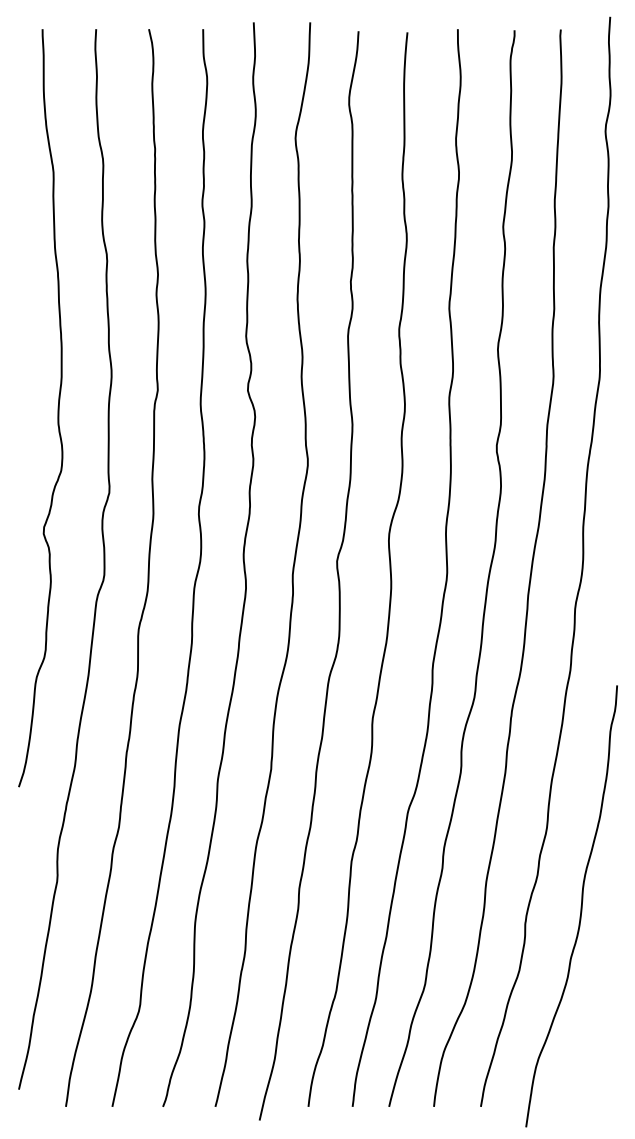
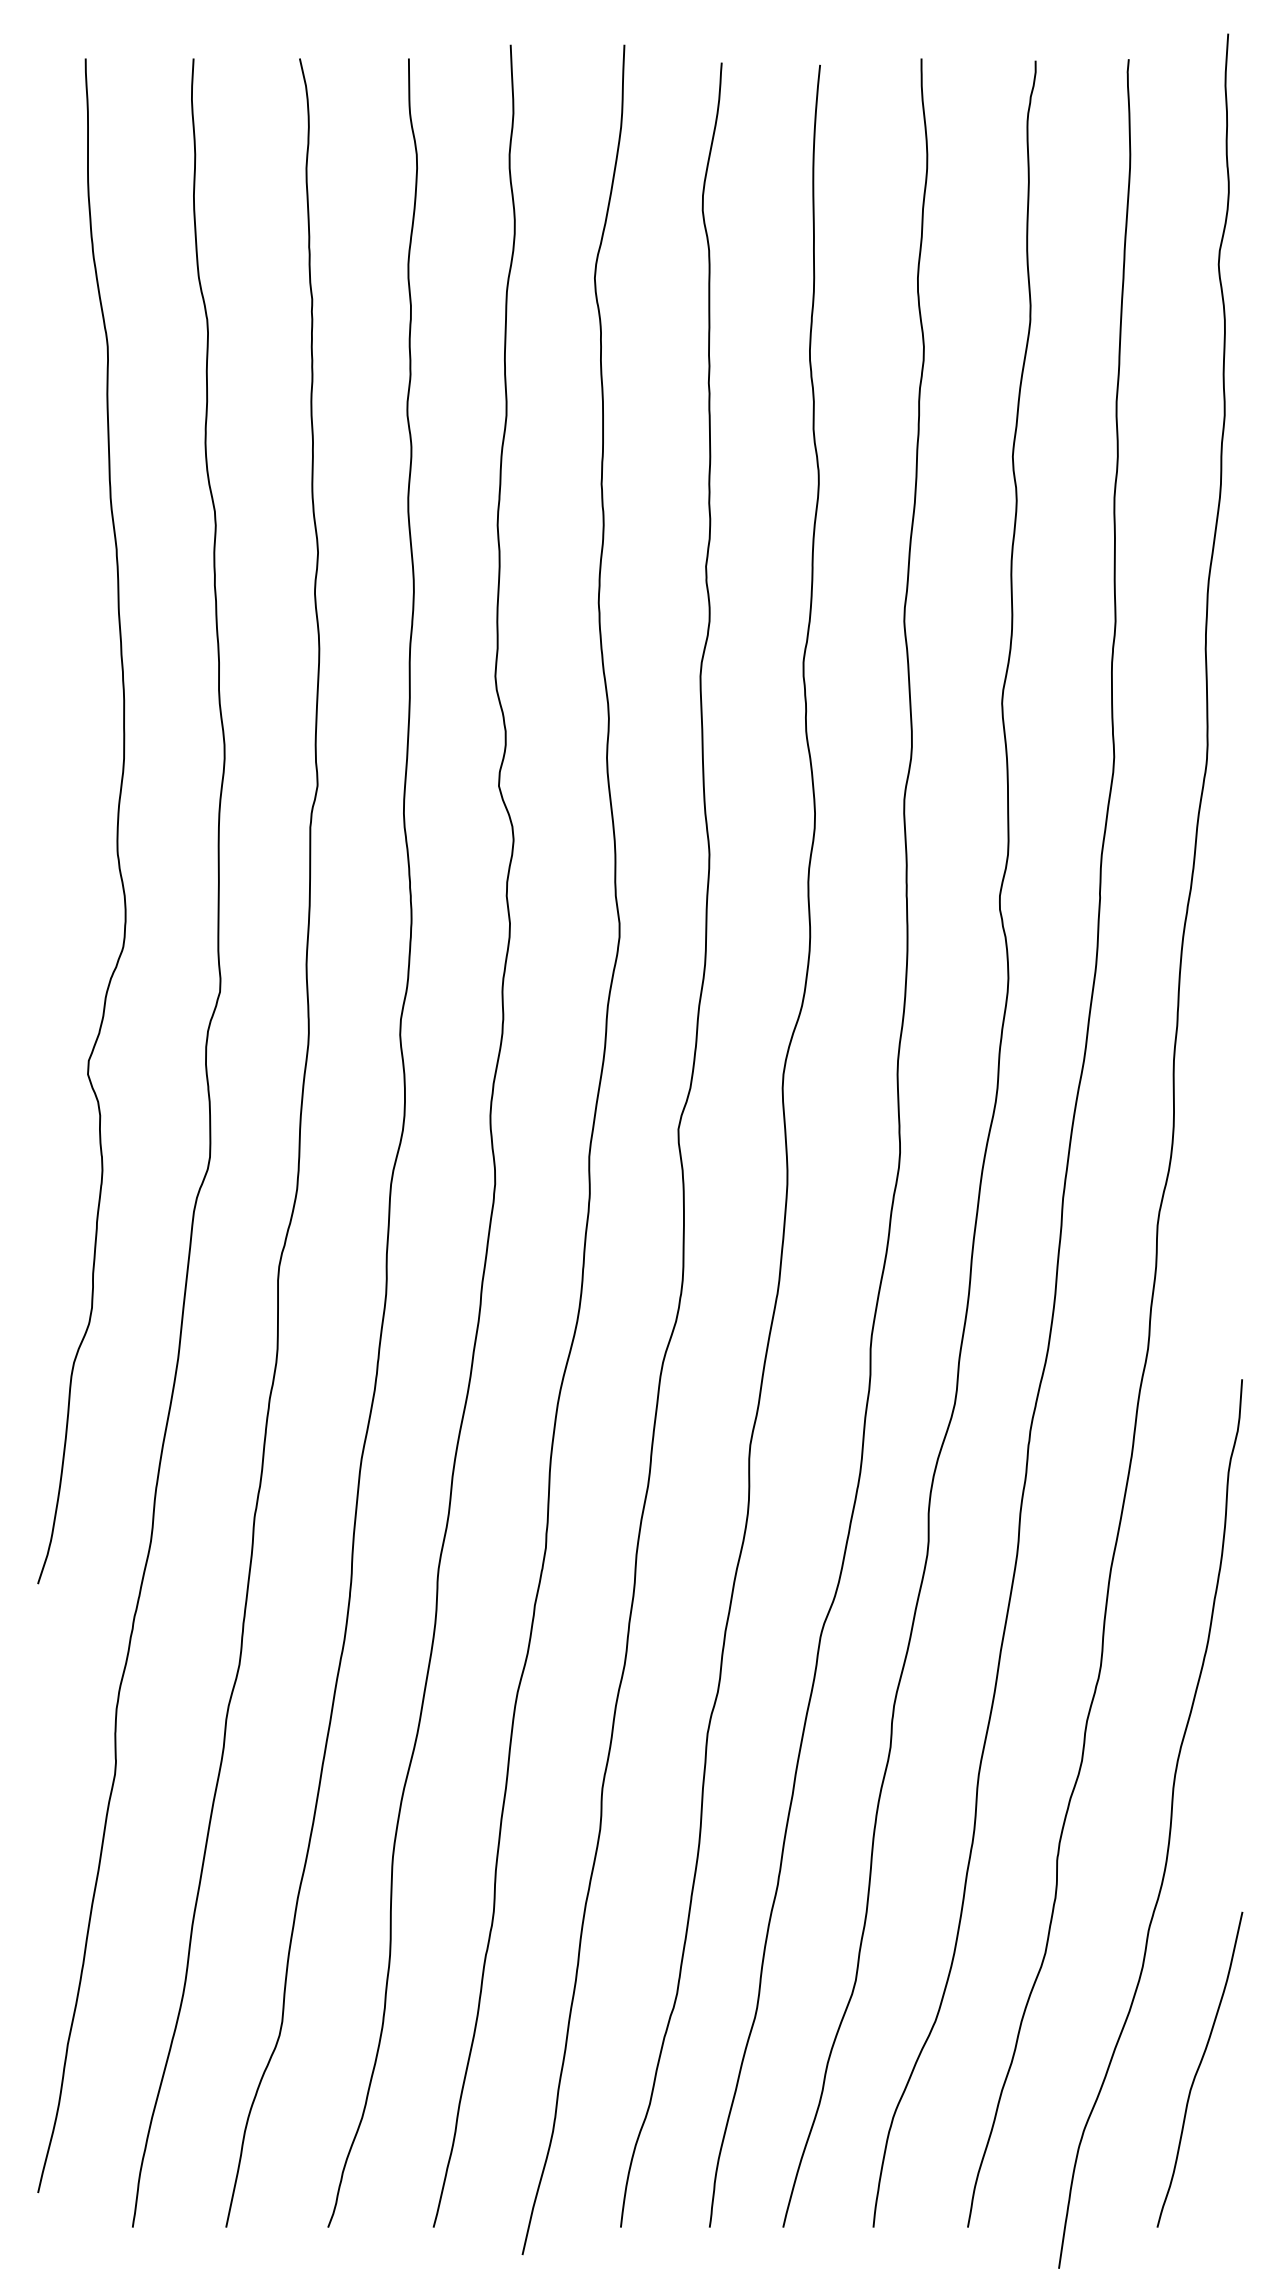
curve: (596, 1028) -> (1200, 2069), added

